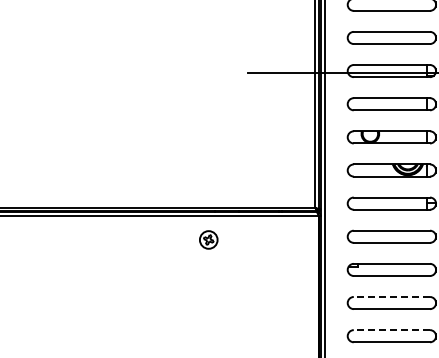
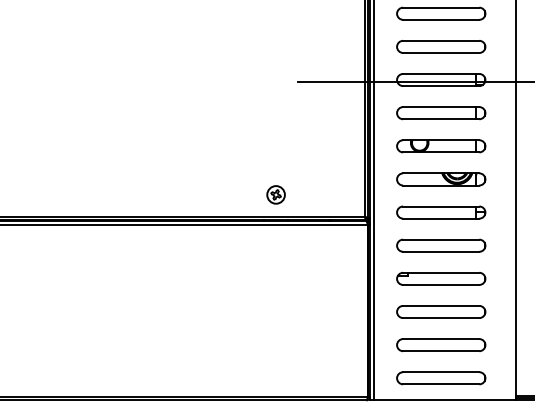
part: (208, 239) -> (275, 194), moved
line: (391, 296) -> (440, 305), dashed -> solid
line: (391, 330) -> (440, 339), dashed -> solid

